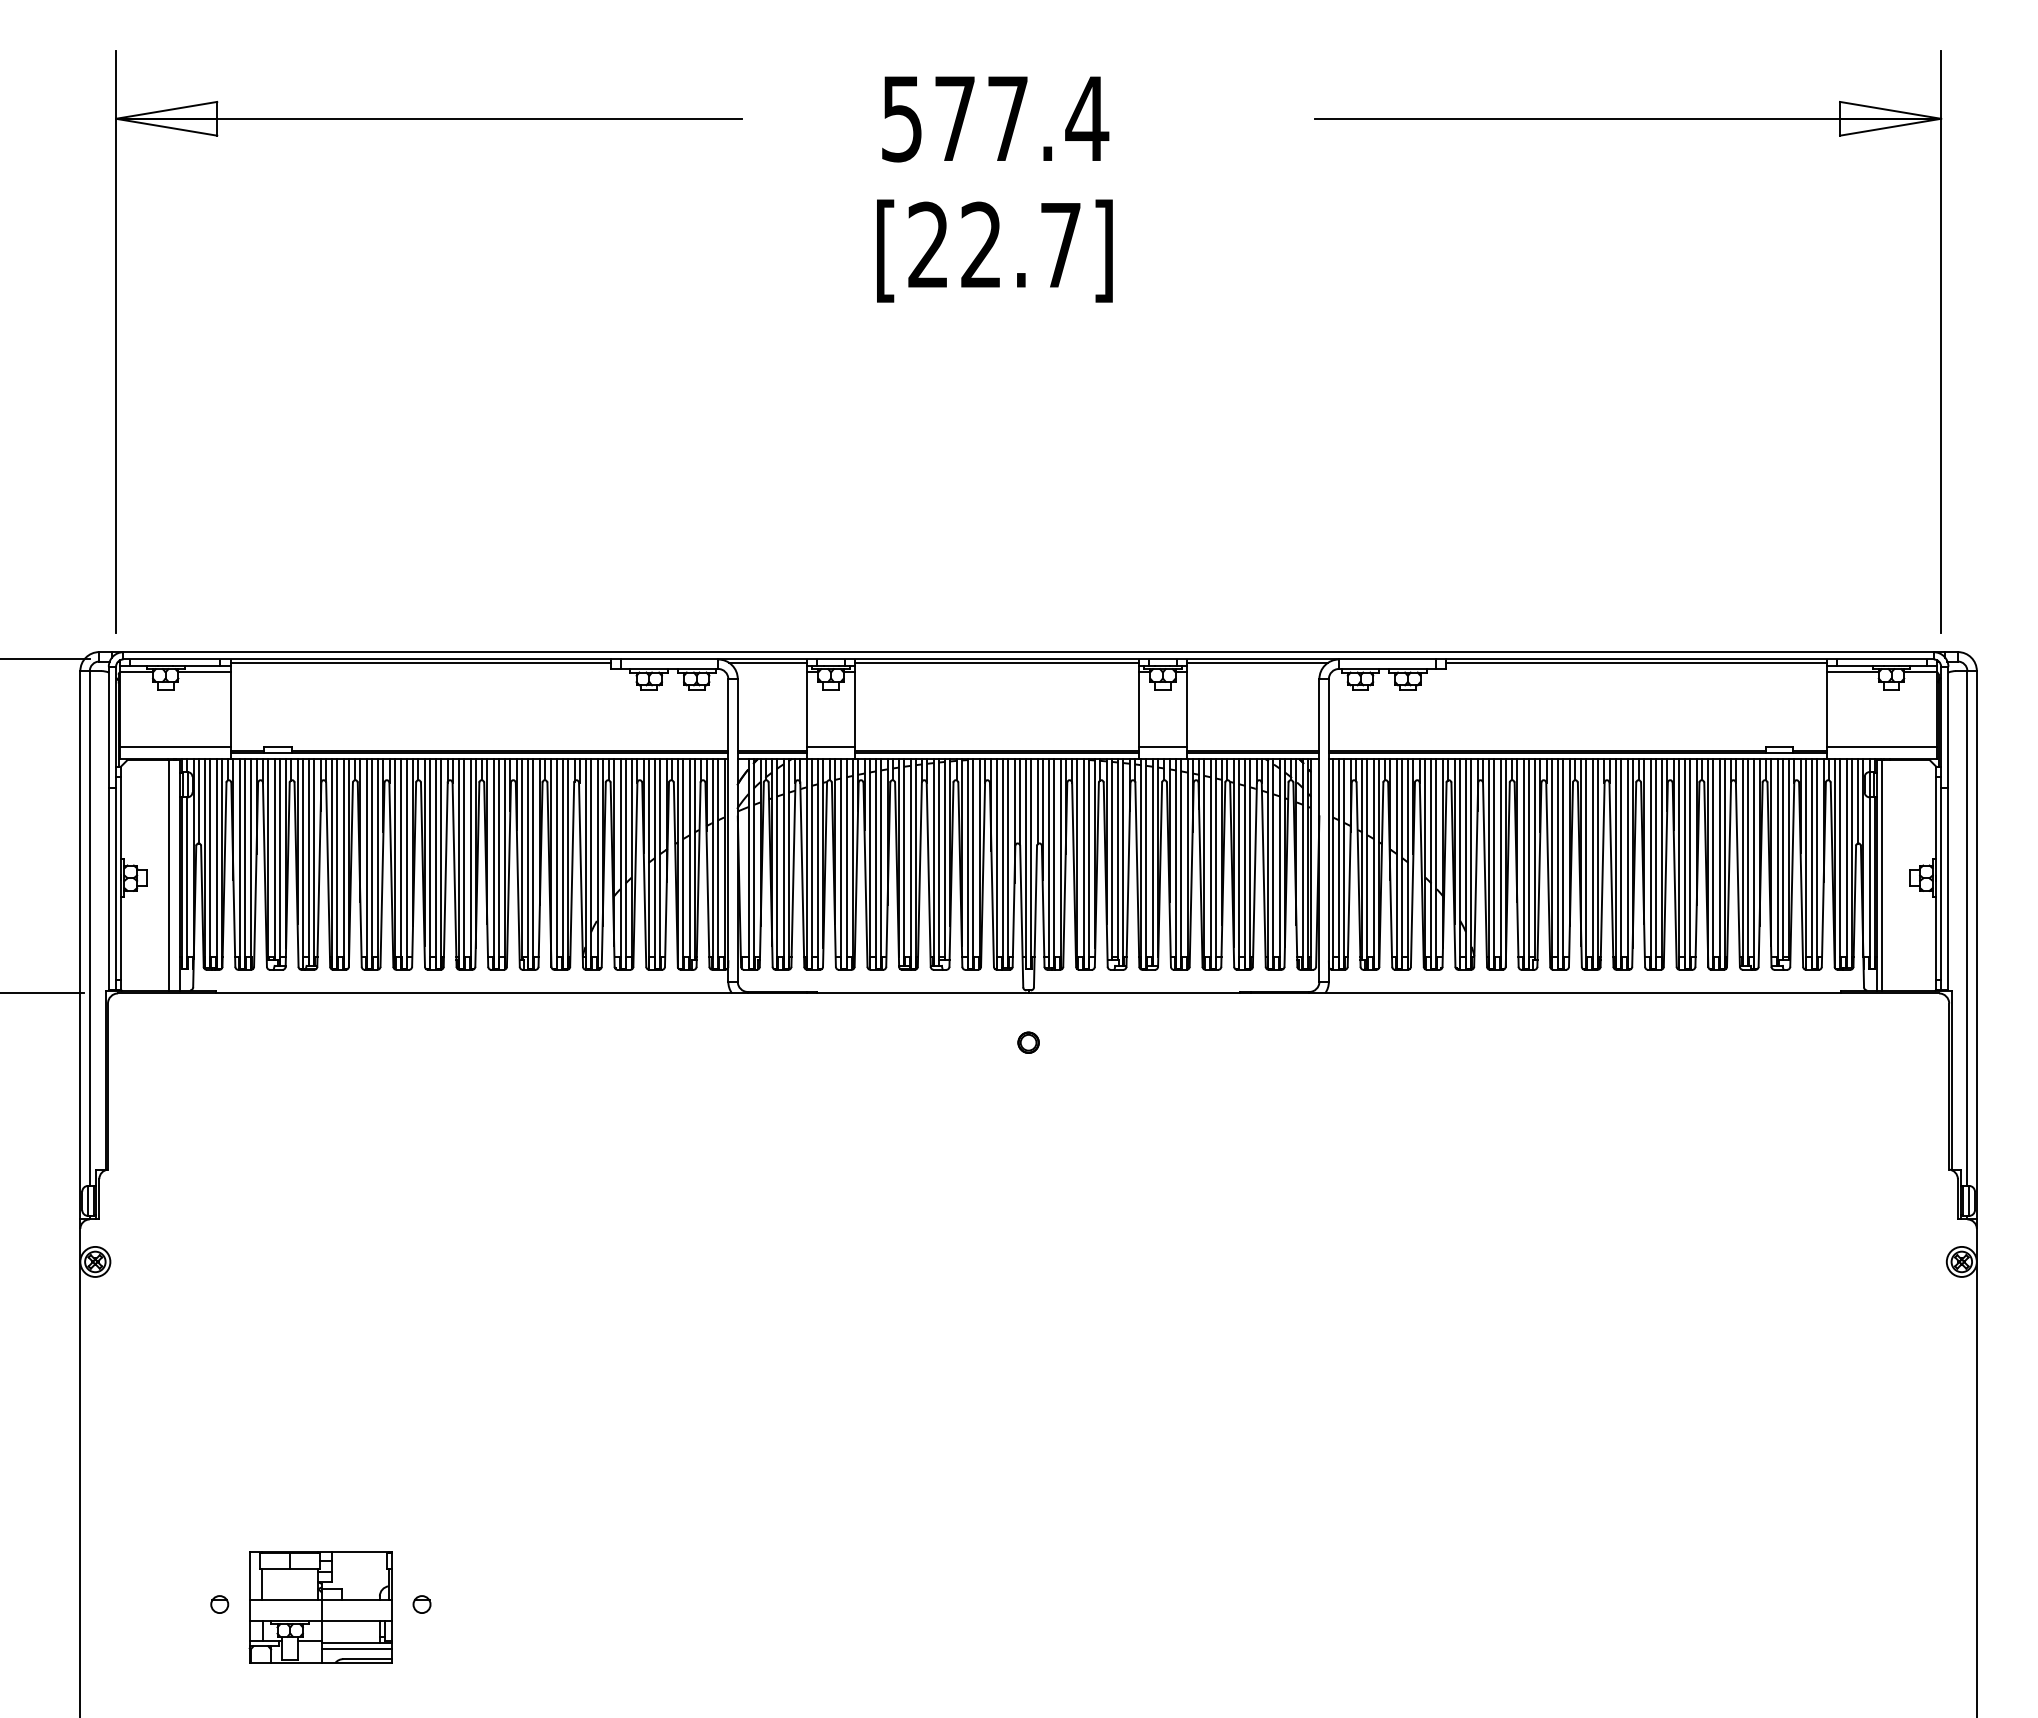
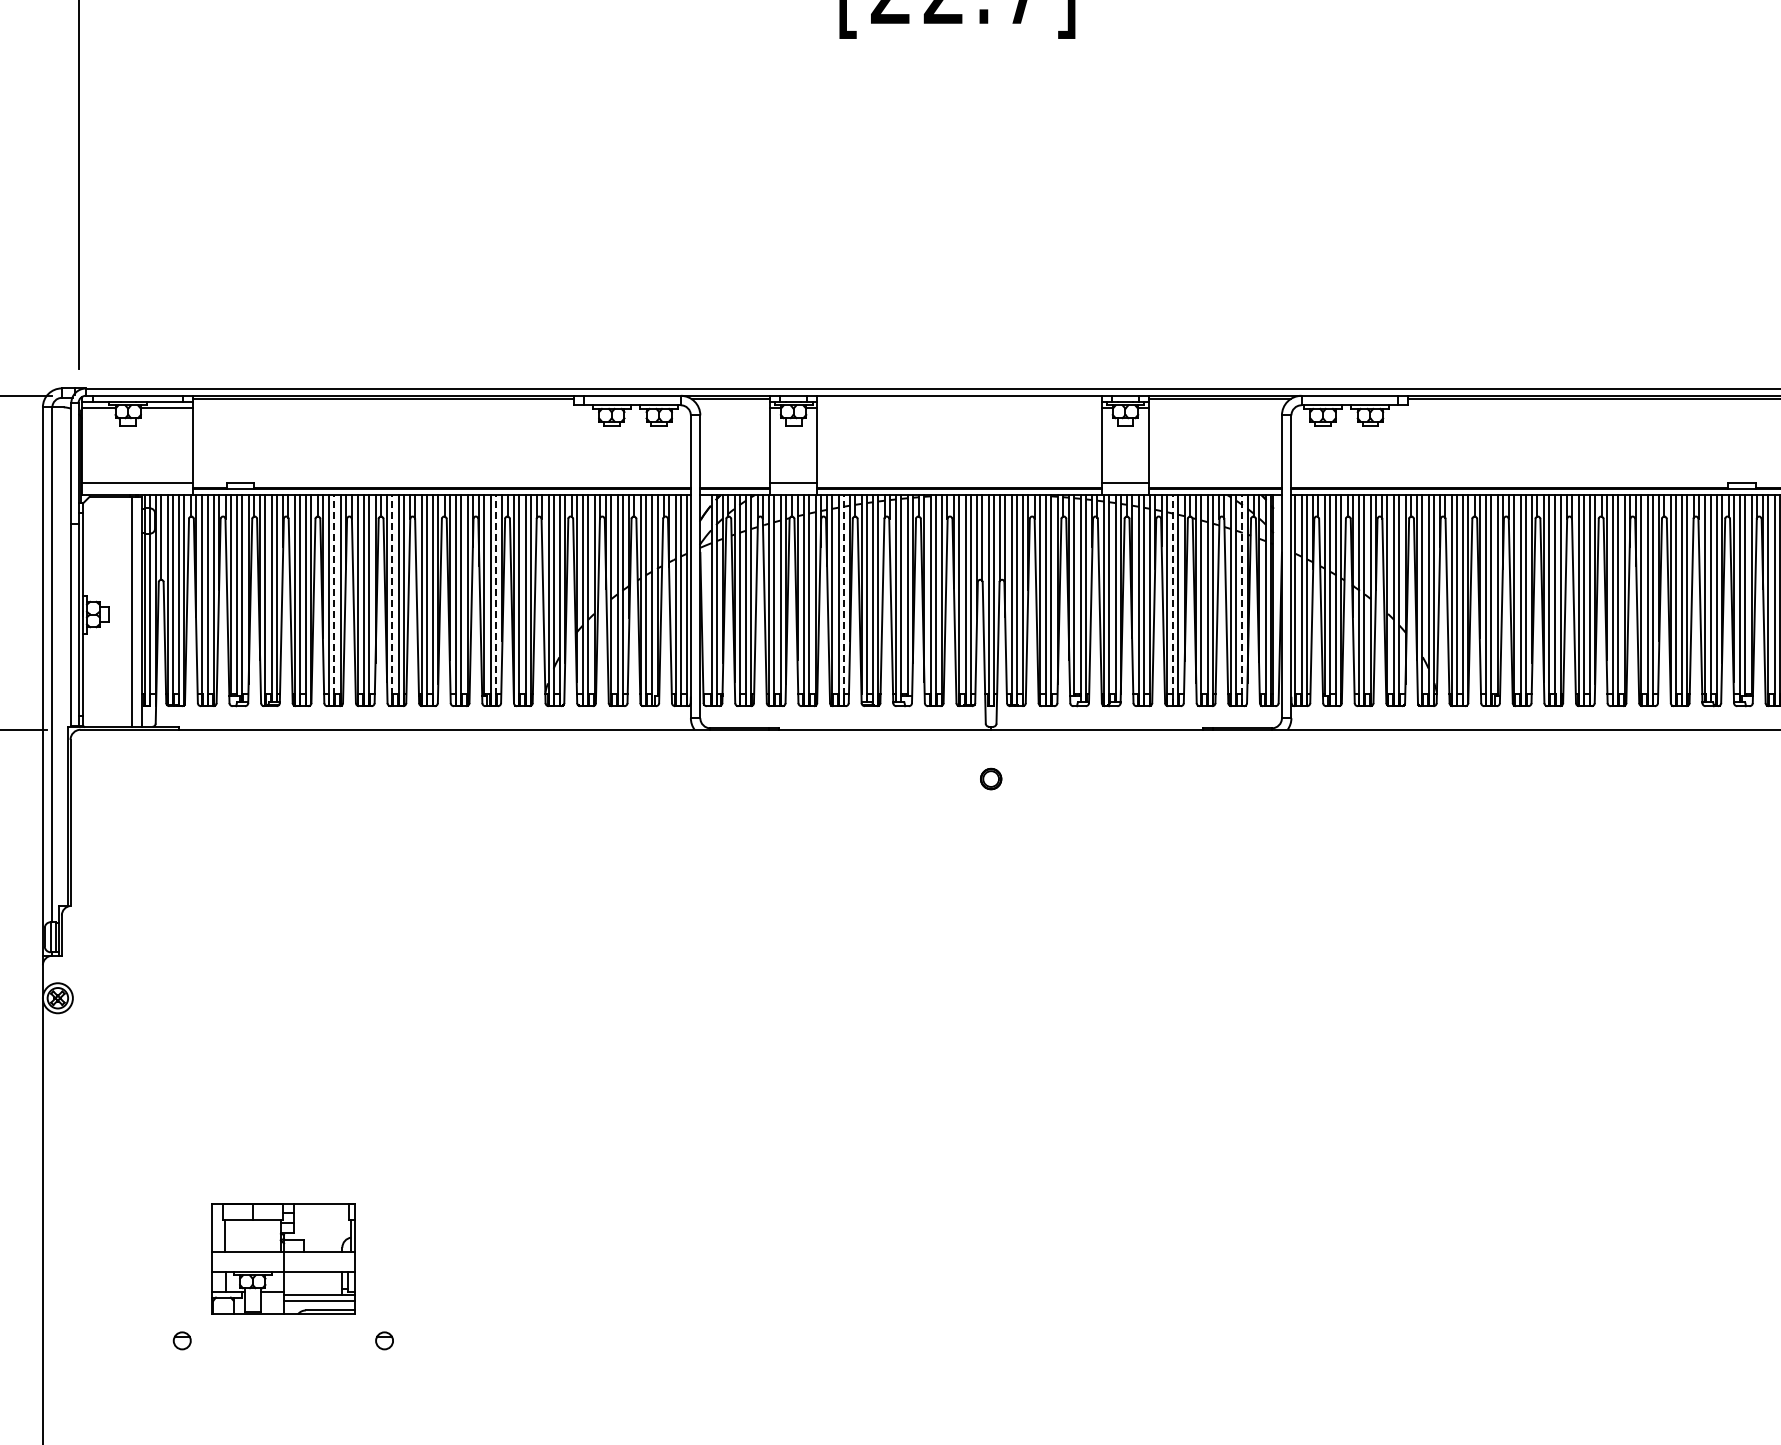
line: (996, 663) -> (959, 399), removed
line: (371, 863) -> (334, 599), solid -> dashed
line: (429, 863) -> (392, 599), solid -> dashed
line: (533, 863) -> (496, 599), solid -> dashed
line: (881, 863) -> (844, 599), solid -> dashed
line: (1210, 863) -> (1173, 599), solid -> dashed
line: (1279, 863) -> (1242, 599), solid -> dashed
part: (320, 1607) -> (283, 1258), moved

